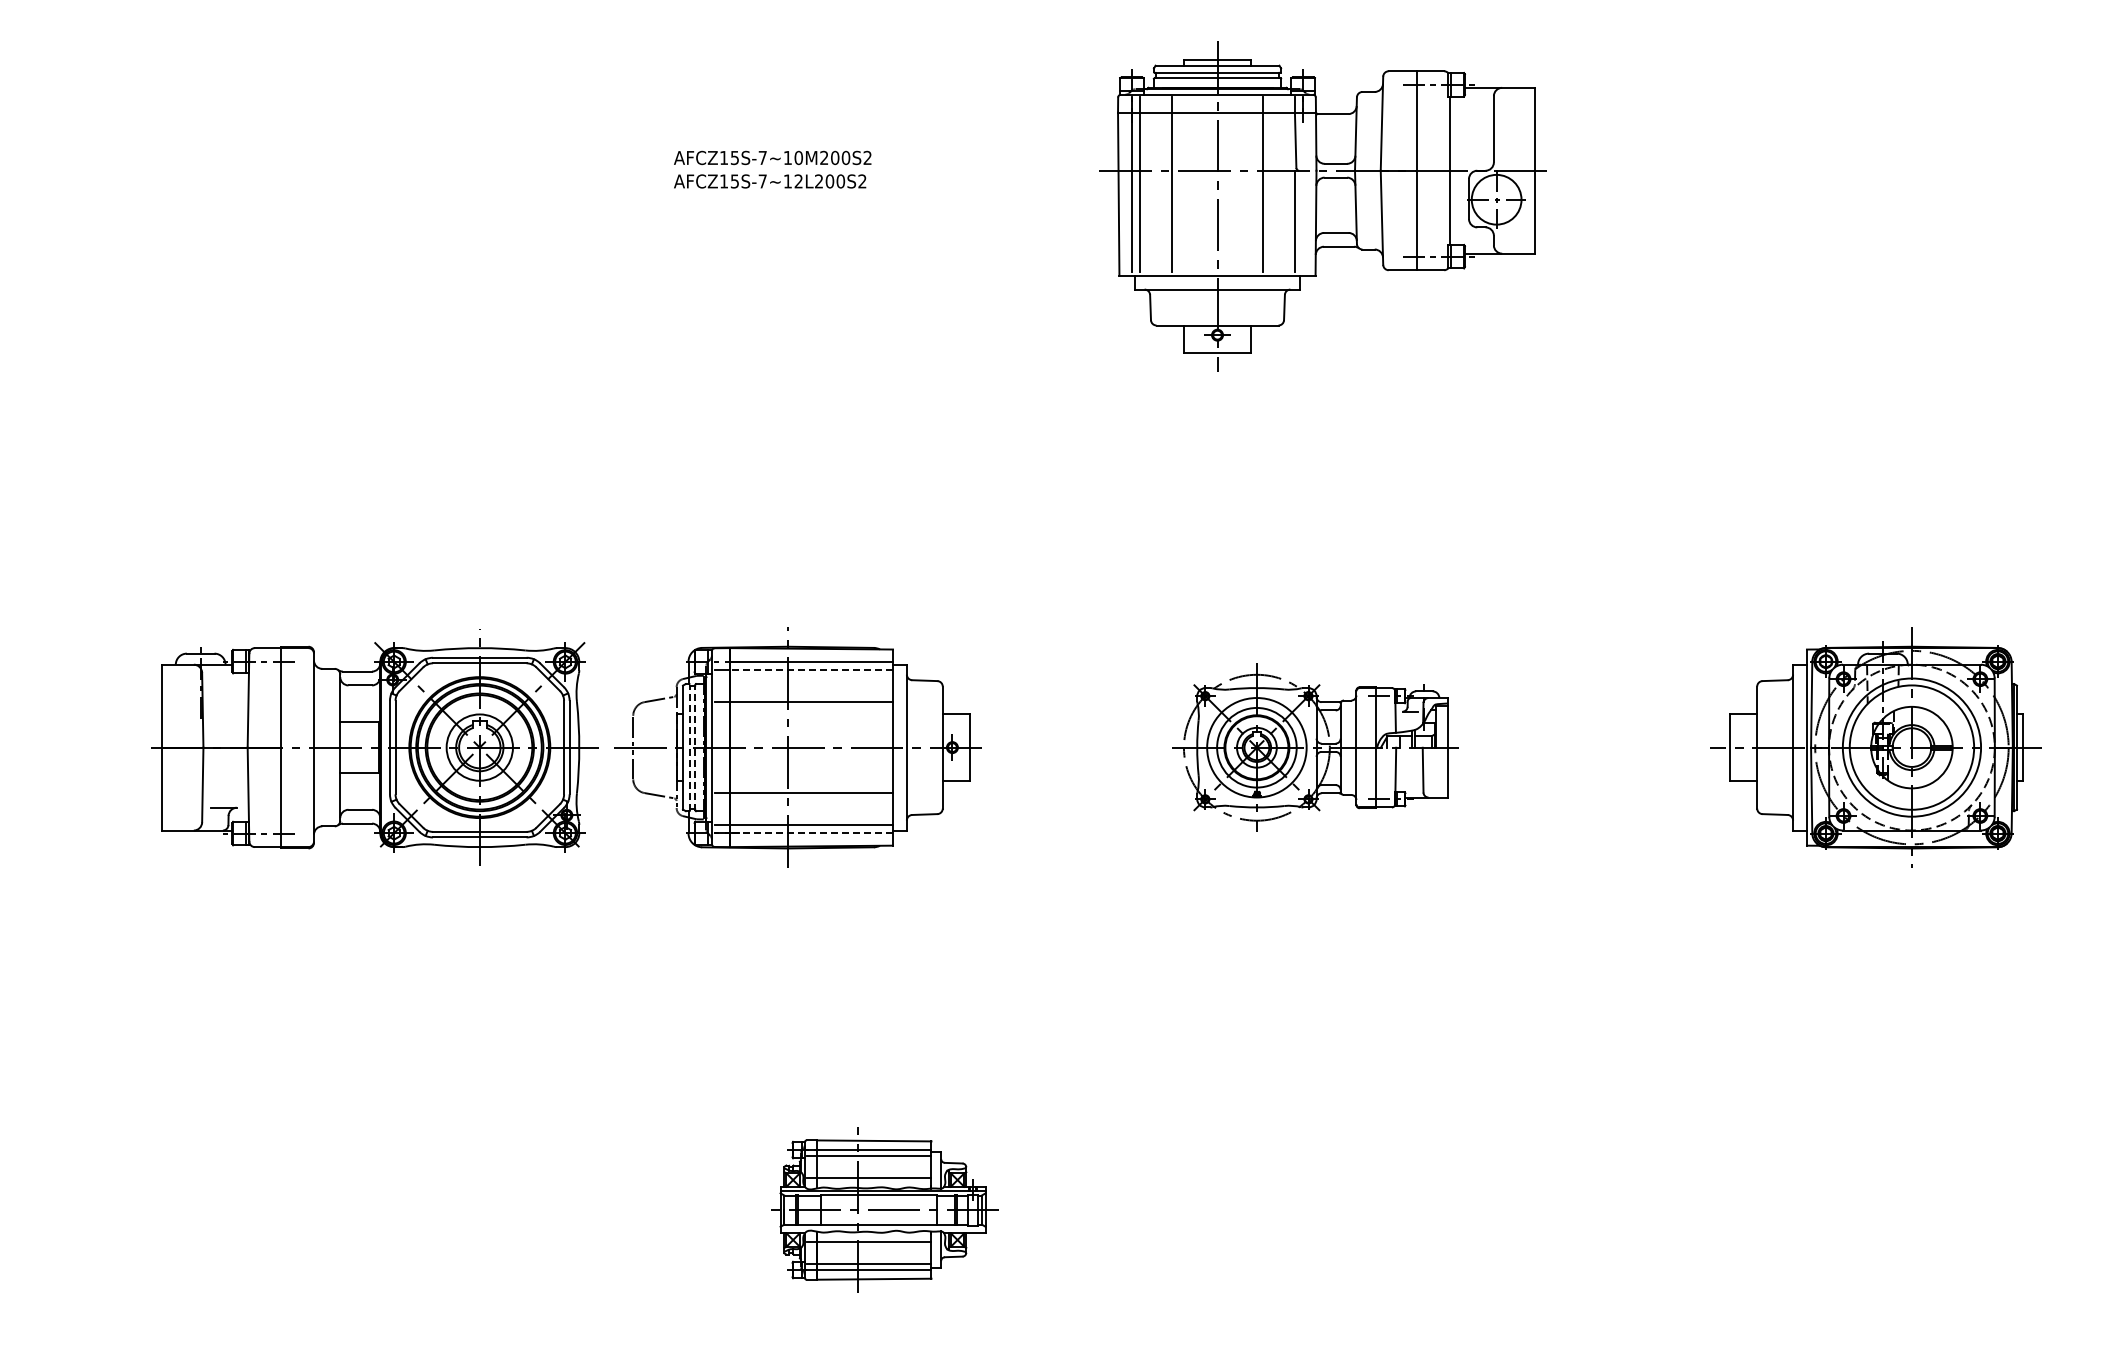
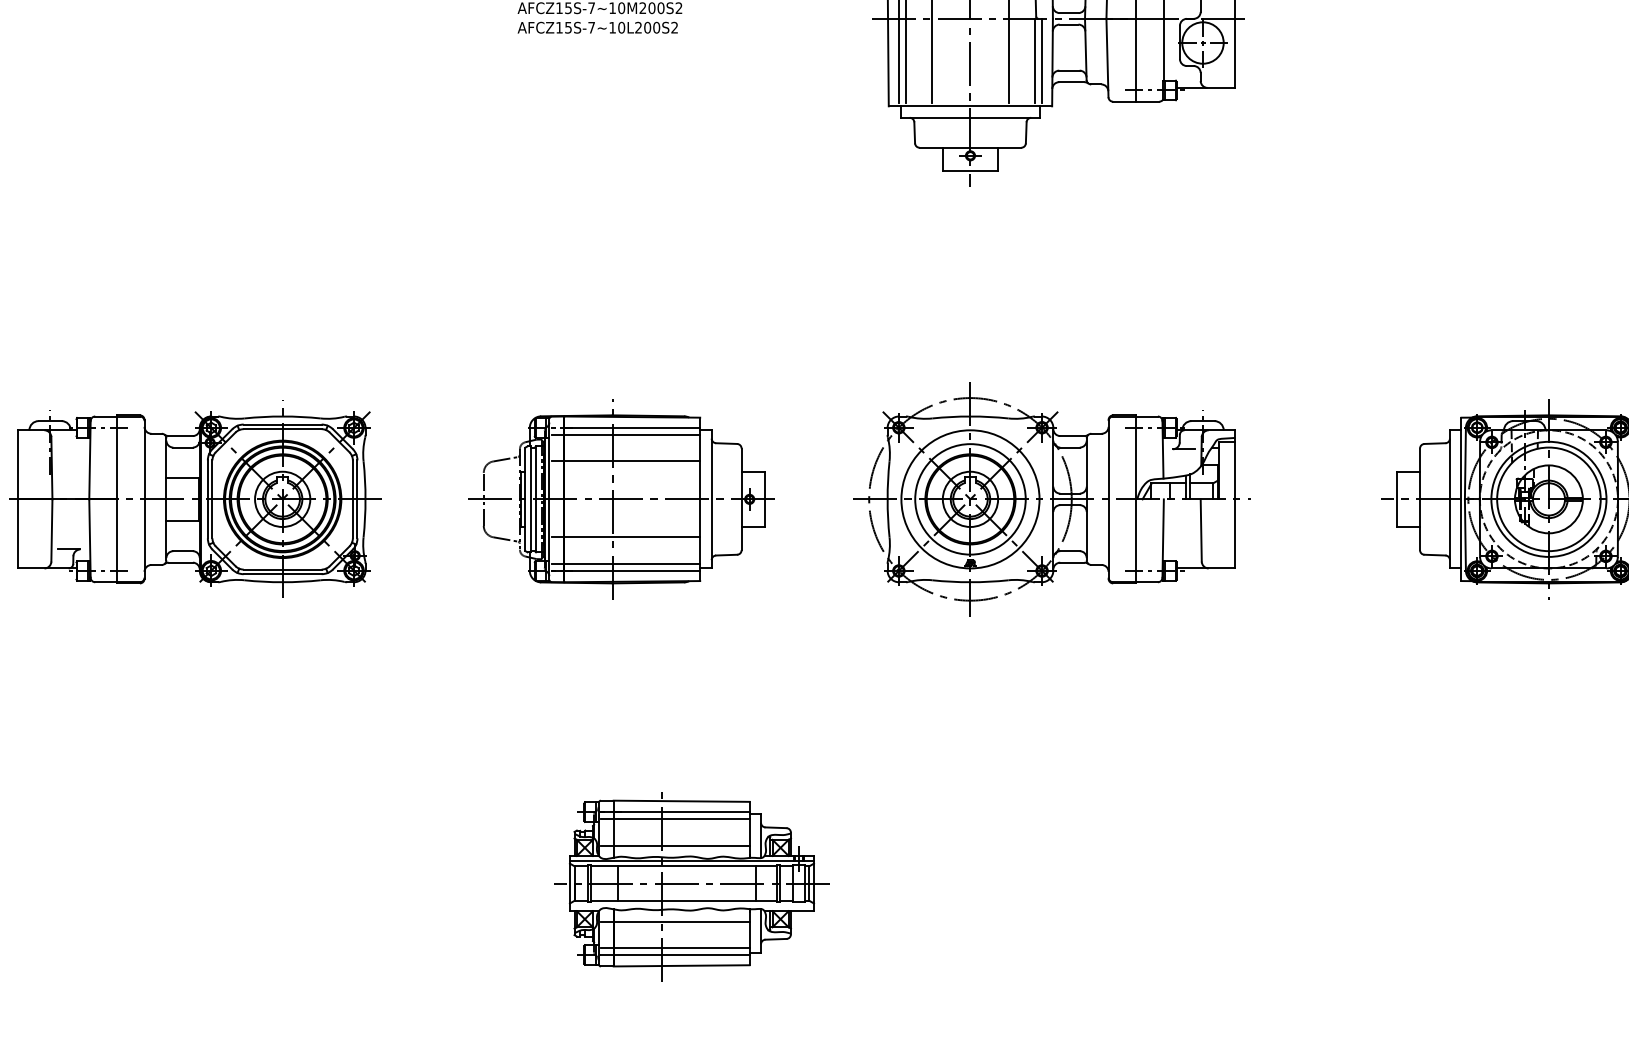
text: (798, 181) -> (621, 27), AFCZ15S-7~12L200S2 -> AFCZ15S-7~10L200S2
line: (1303, 220) -> (1042, 60), added
line: (811, 670) -> (632, 435), dashed -> solid
part: (374, 747) -> (194, 499), moved
line: (689, 747) -> (530, 499), dashed -> solid
line: (695, 747) -> (535, 499), dashed -> solid
part: (1315, 747) -> (1052, 499), size x1.67
line: (811, 833) -> (632, 570), dashed -> solid
part: (882, 1212) -> (691, 886), size x1.43

